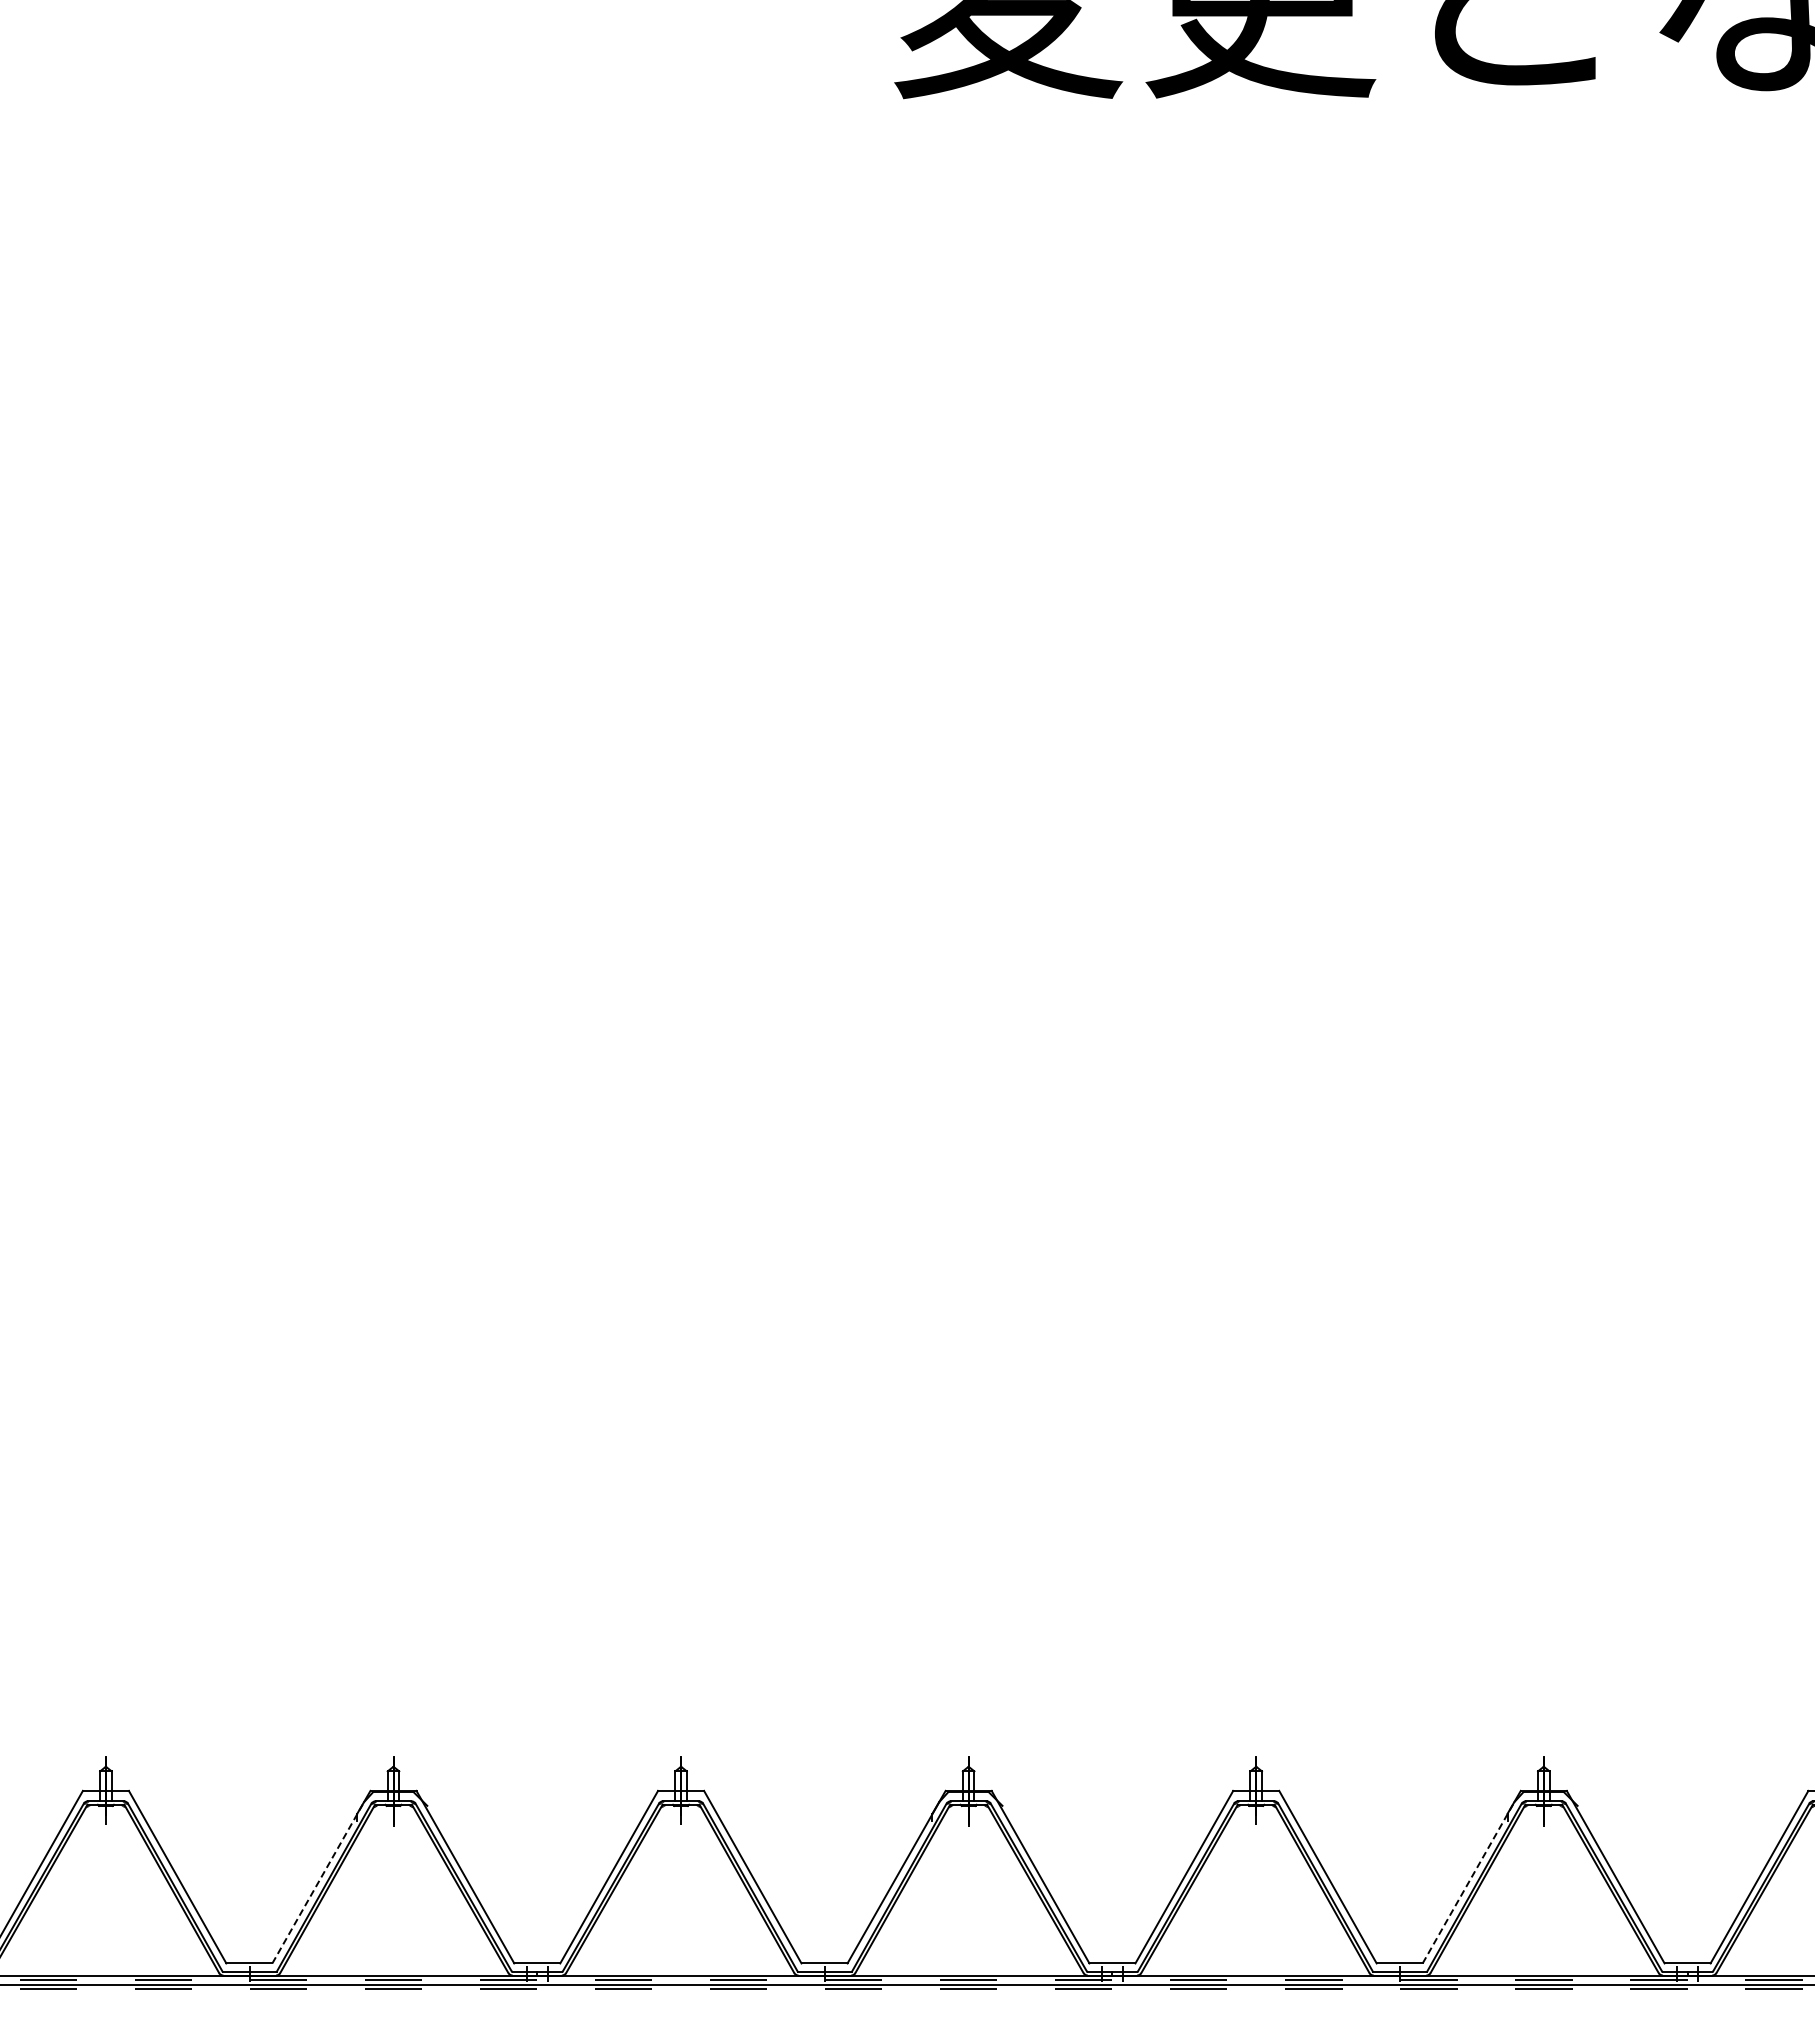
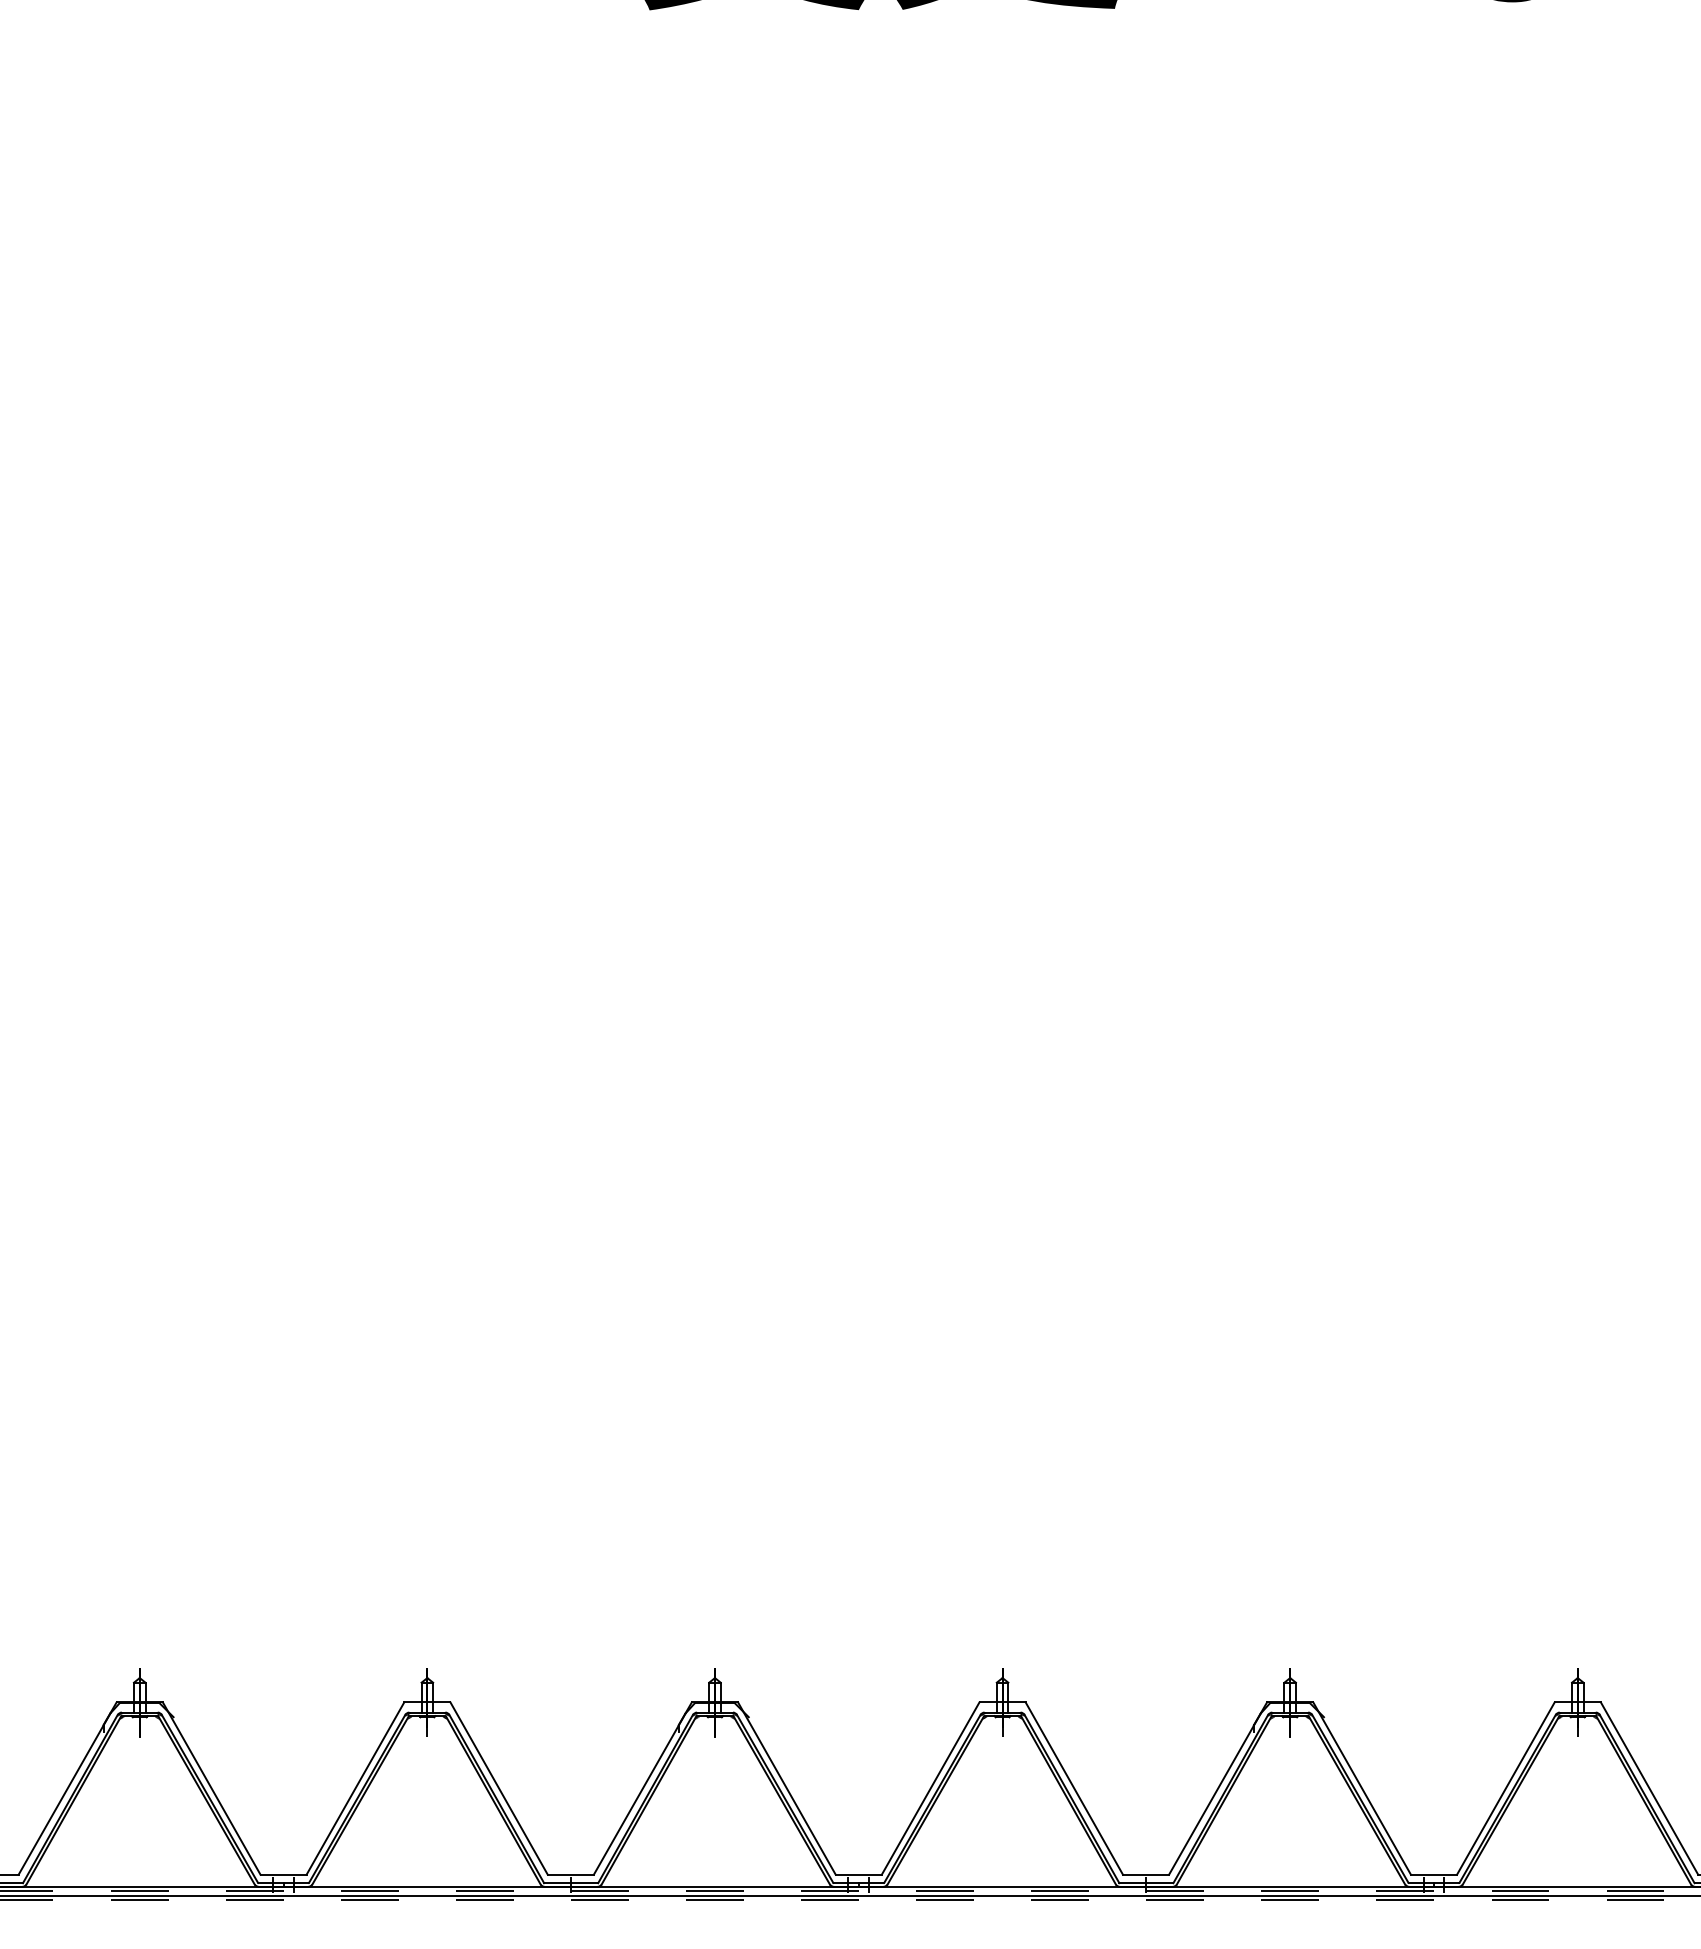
line: (318, 1882) -> (64, 1793), dashed -> solid
line: (1468, 1882) -> (1214, 1793), dashed -> solid

